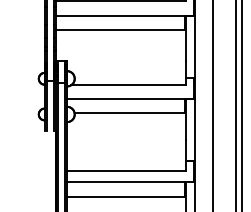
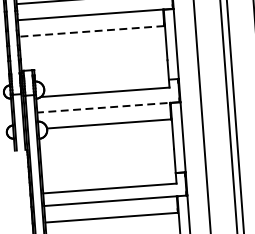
line: (120, 30) -> (91, 31), solid -> dashed
line: (130, 98) -> (108, 107), solid -> dashed

